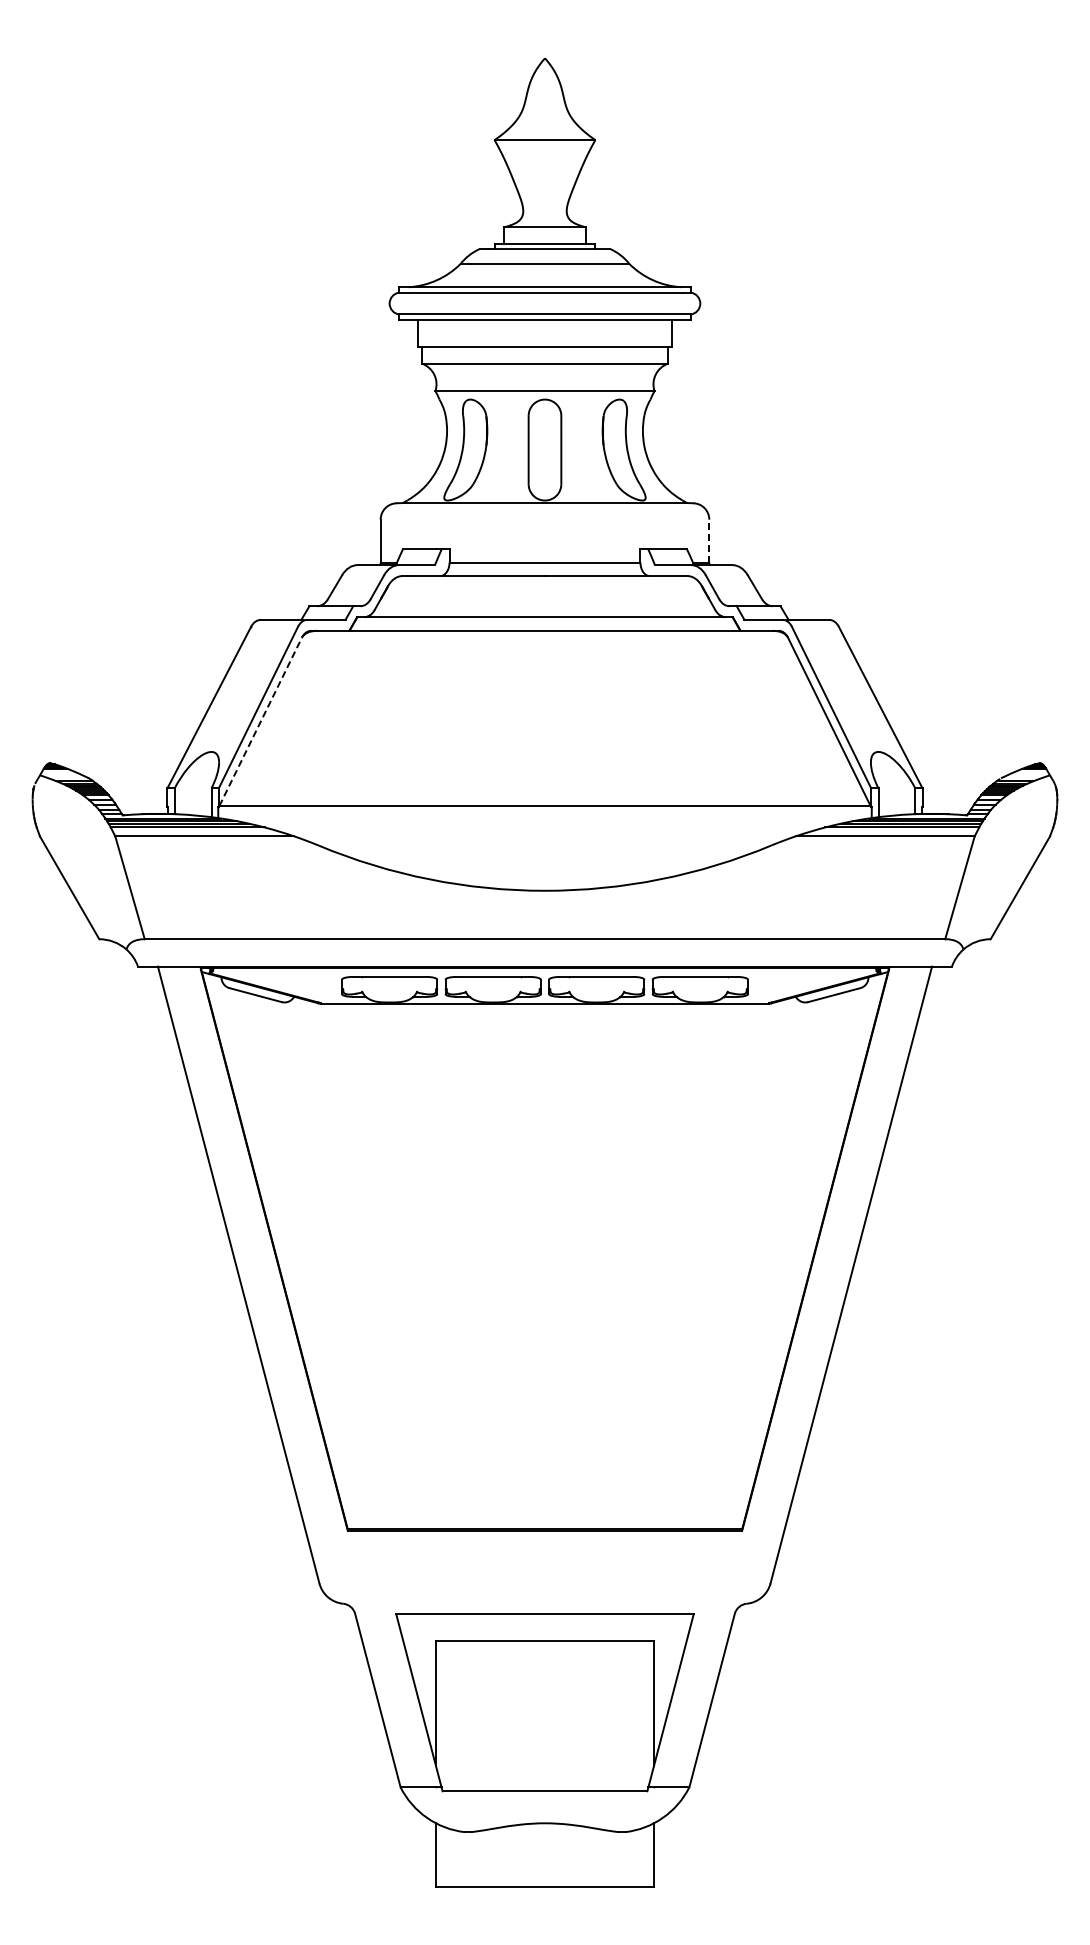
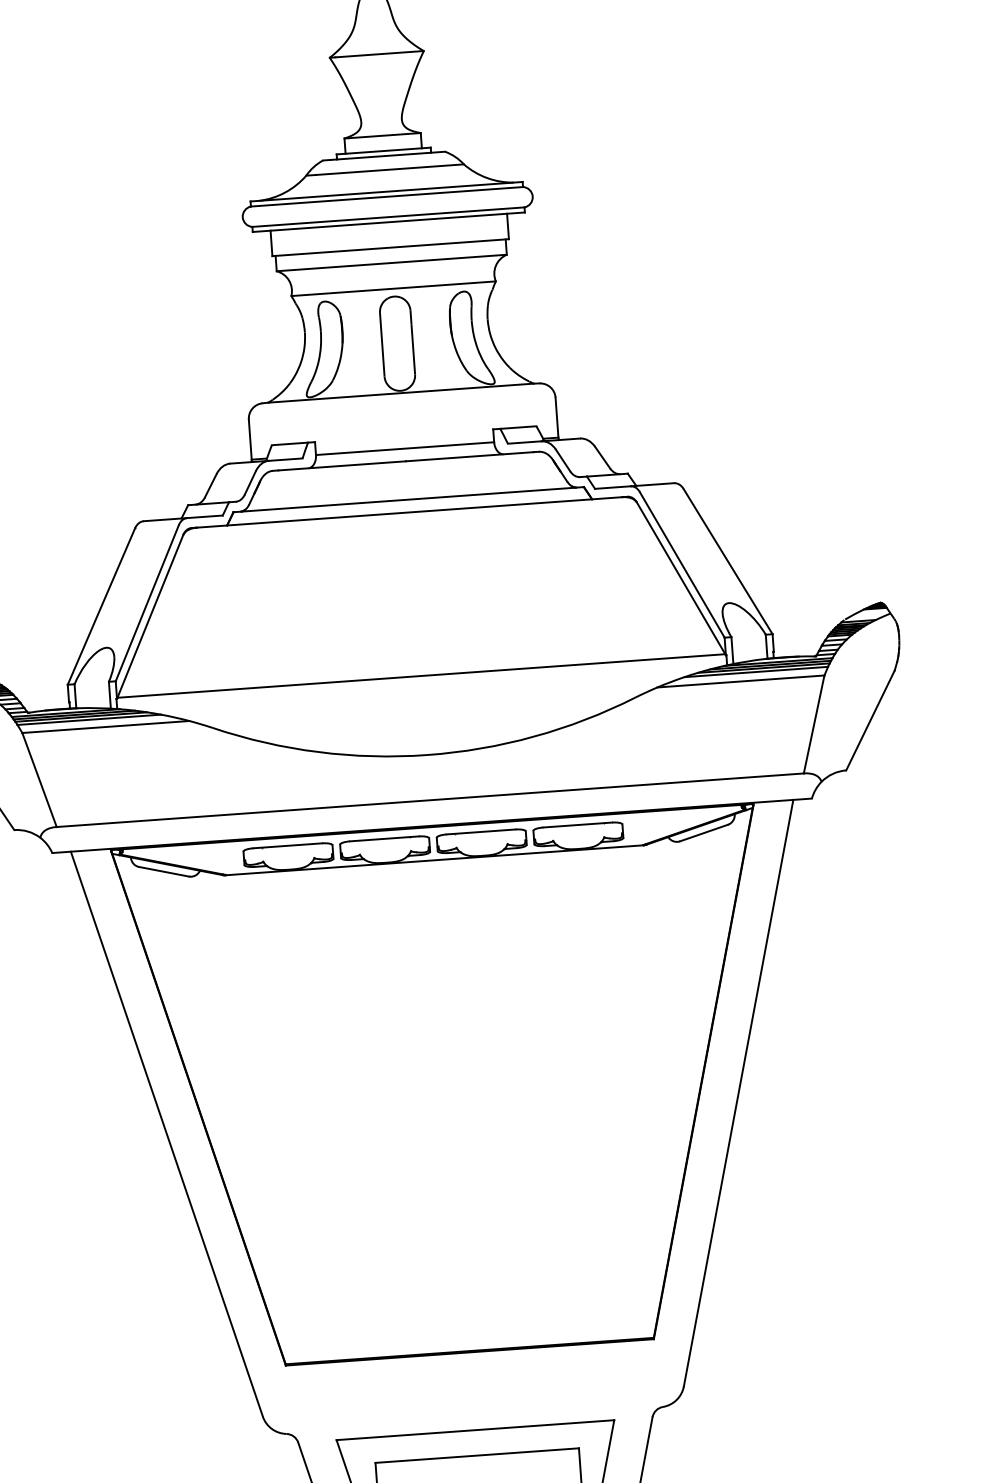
line: (709, 540) -> (557, 417), dashed -> solid
line: (260, 721) -> (150, 616), dashed -> solid

